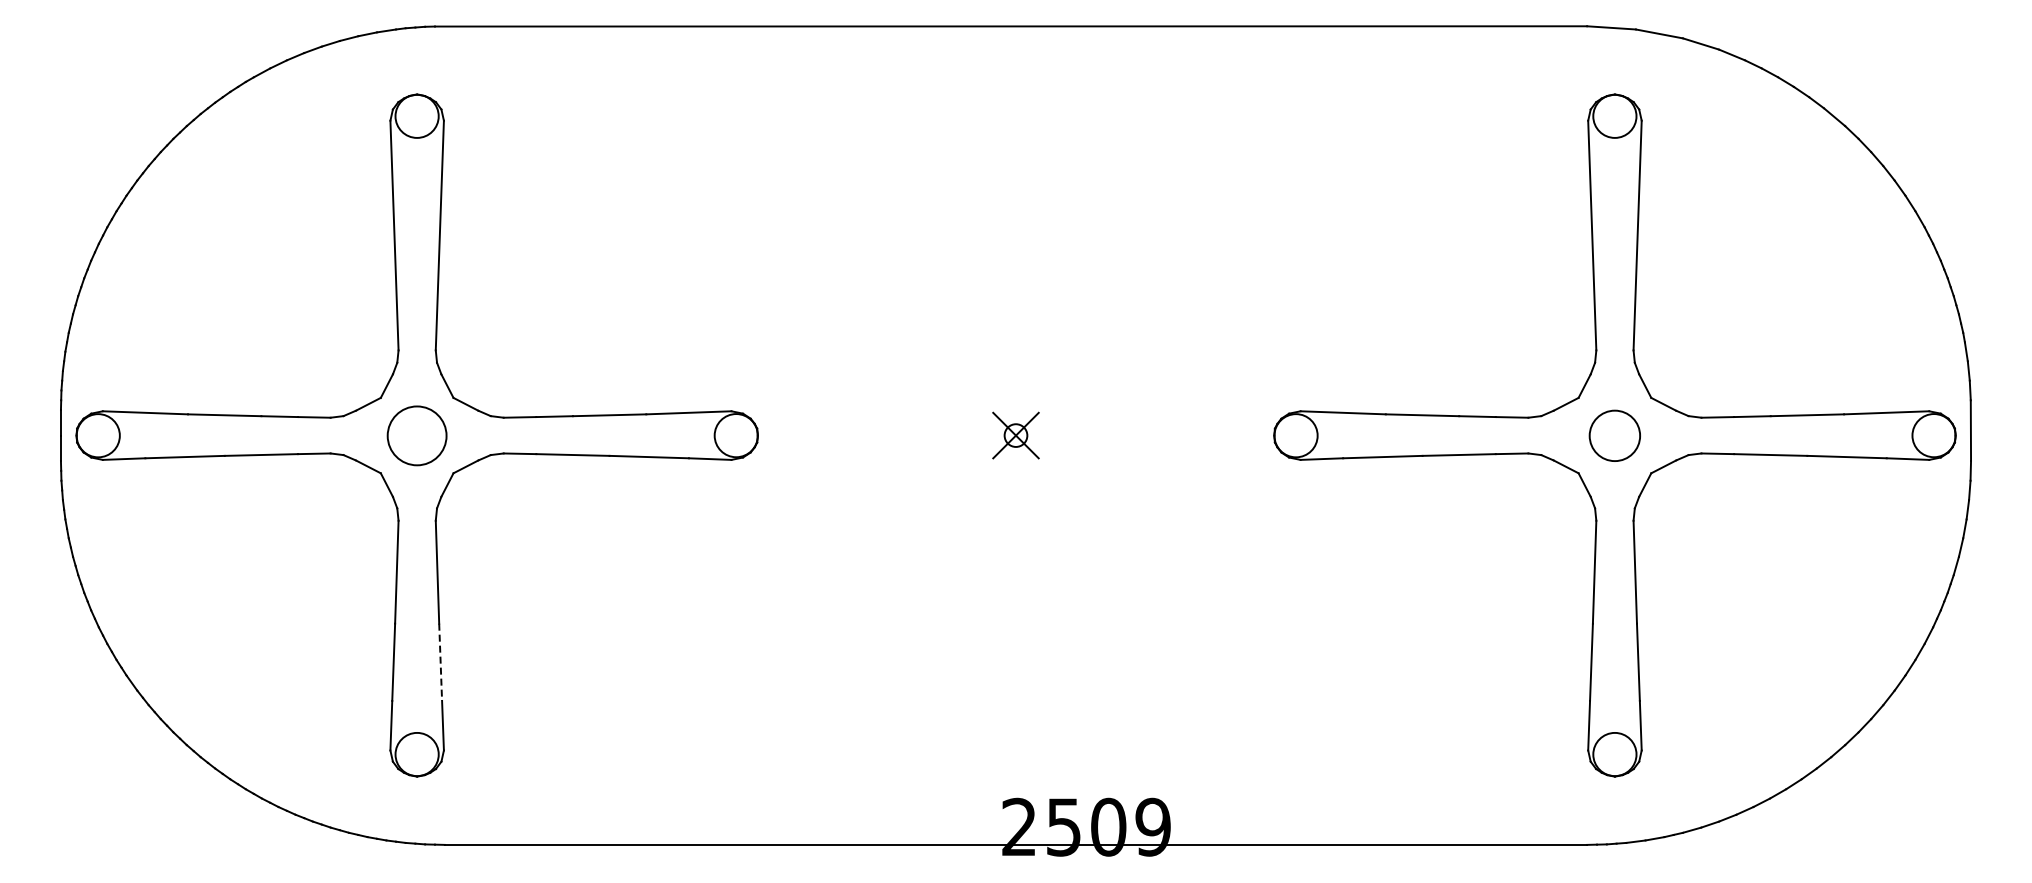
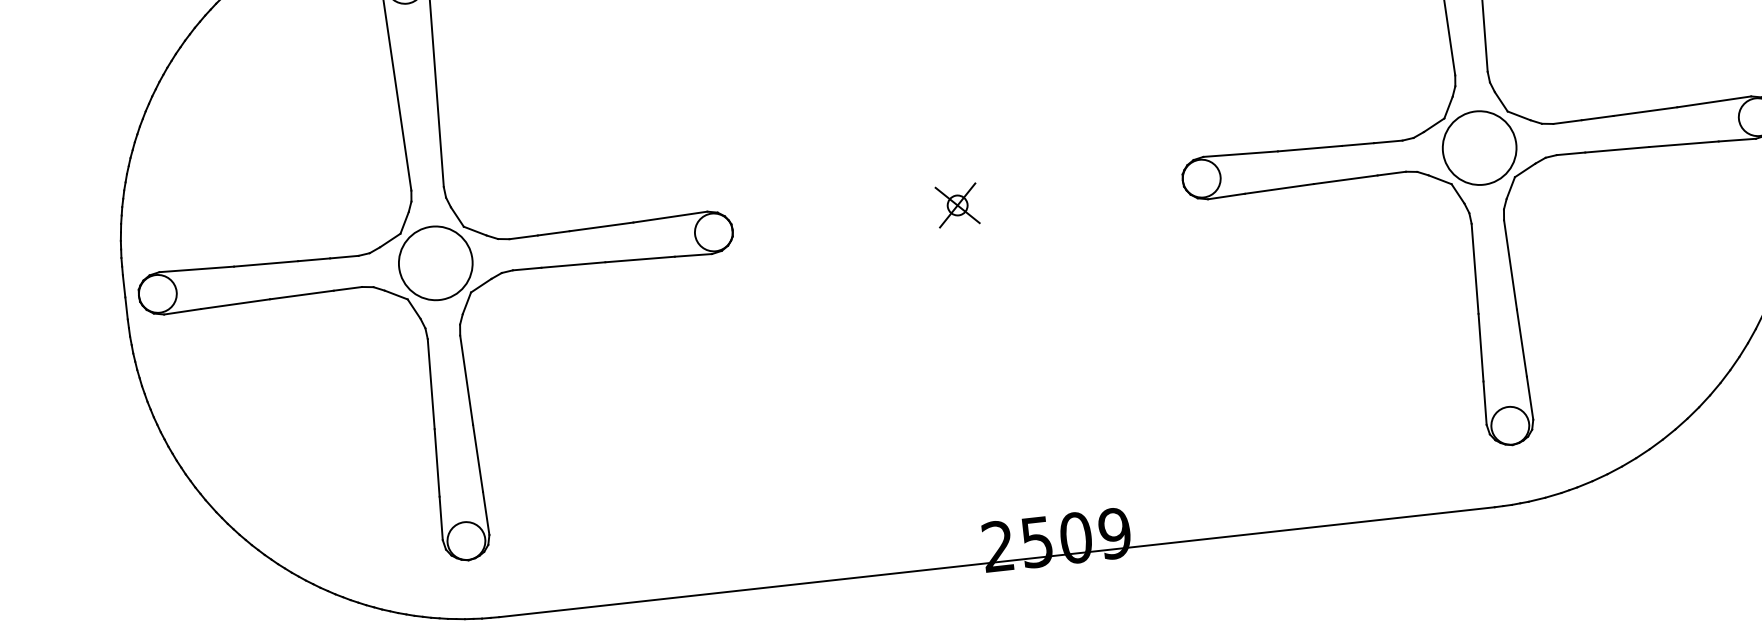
circle: (417, 435) -> (436, 262), size x1.43
circle: (1614, 435) -> (1479, 147), size x1.67
line: (440, 662) -> (477, 458), dashed -> solid

